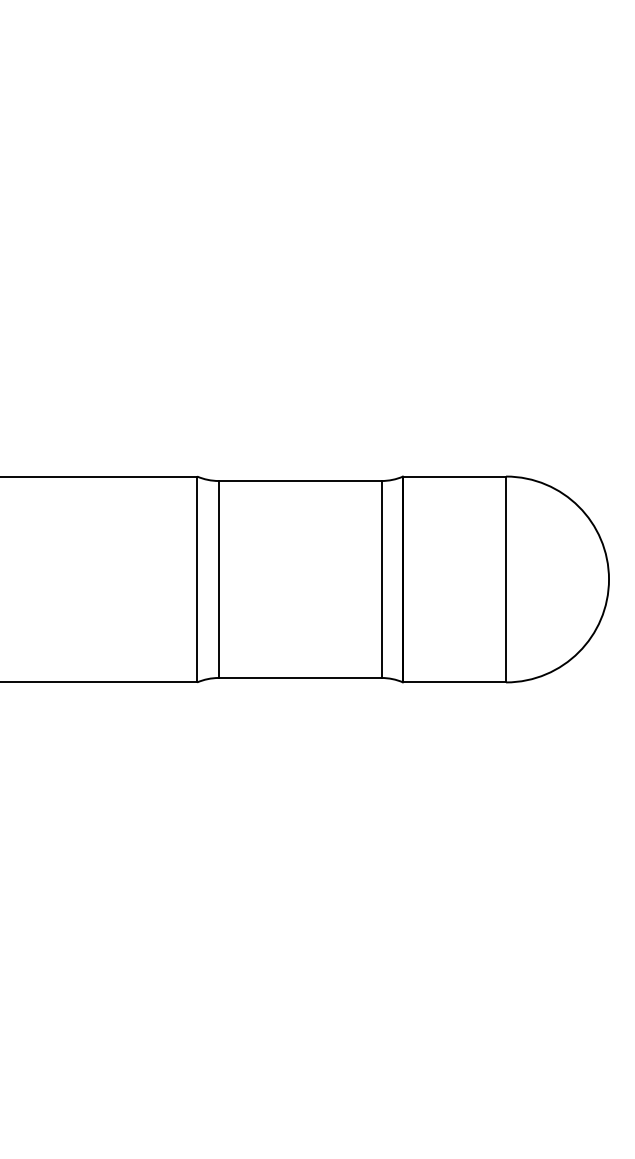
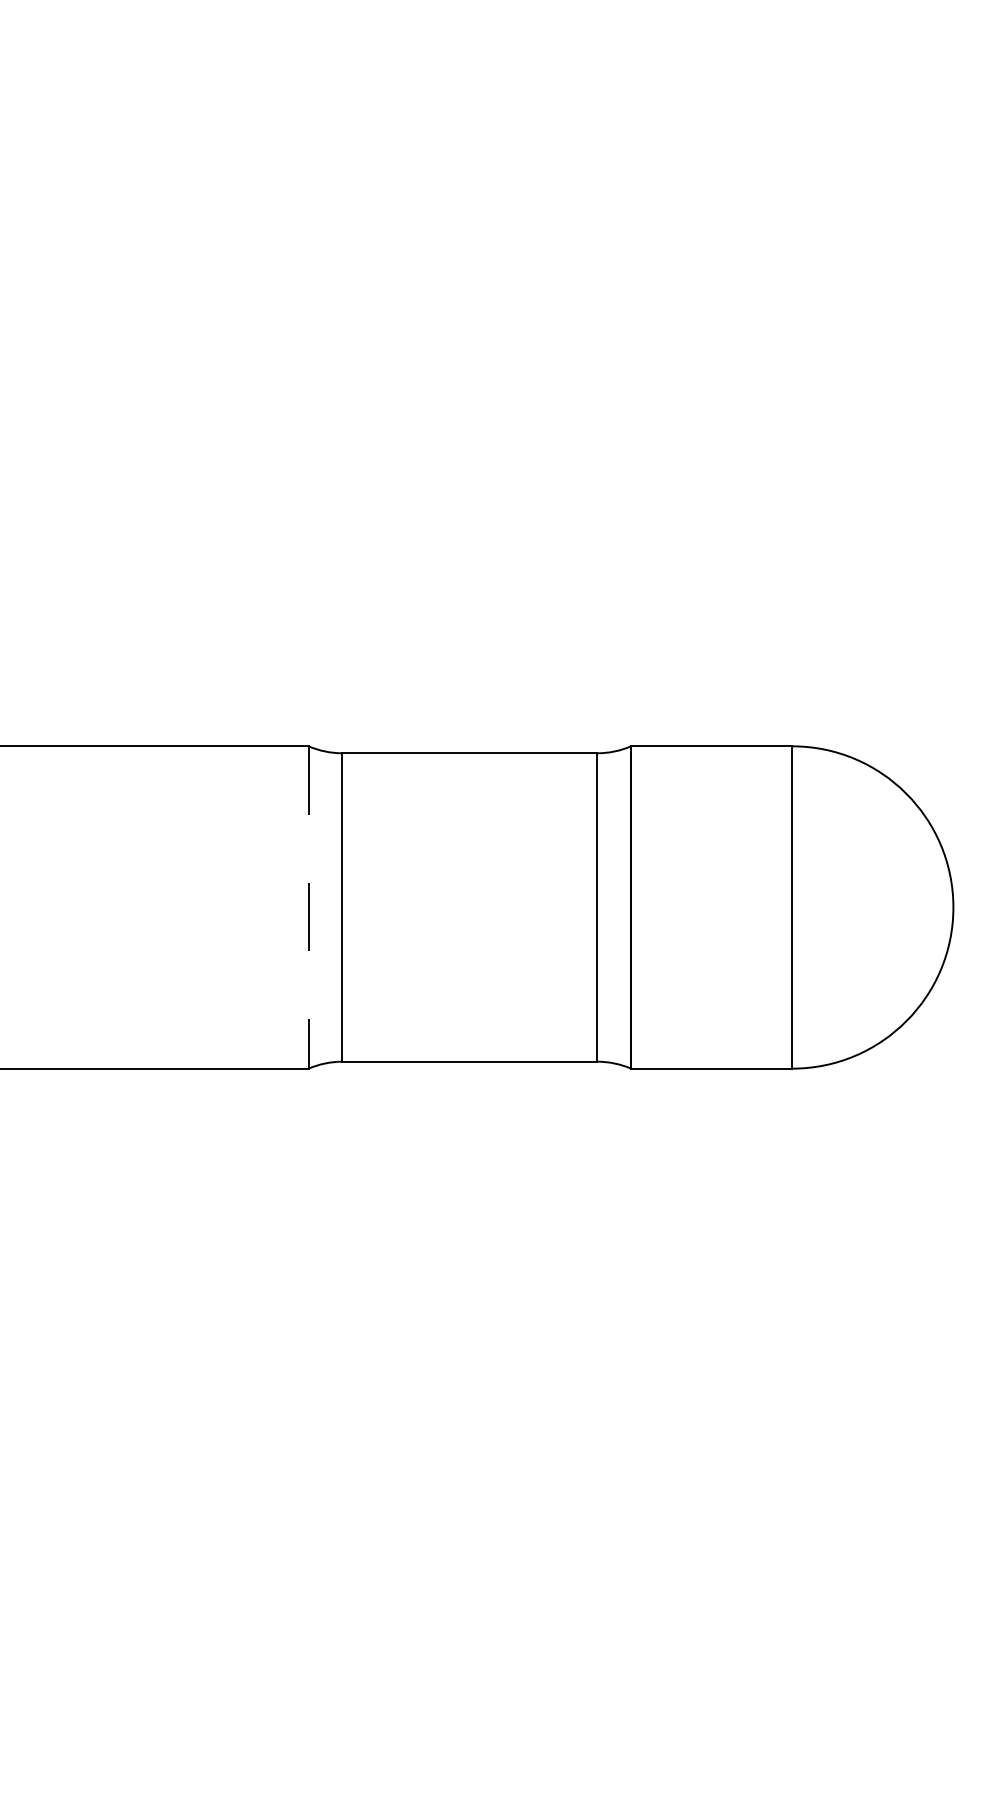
line: (197, 579) -> (309, 907), solid -> dashed

